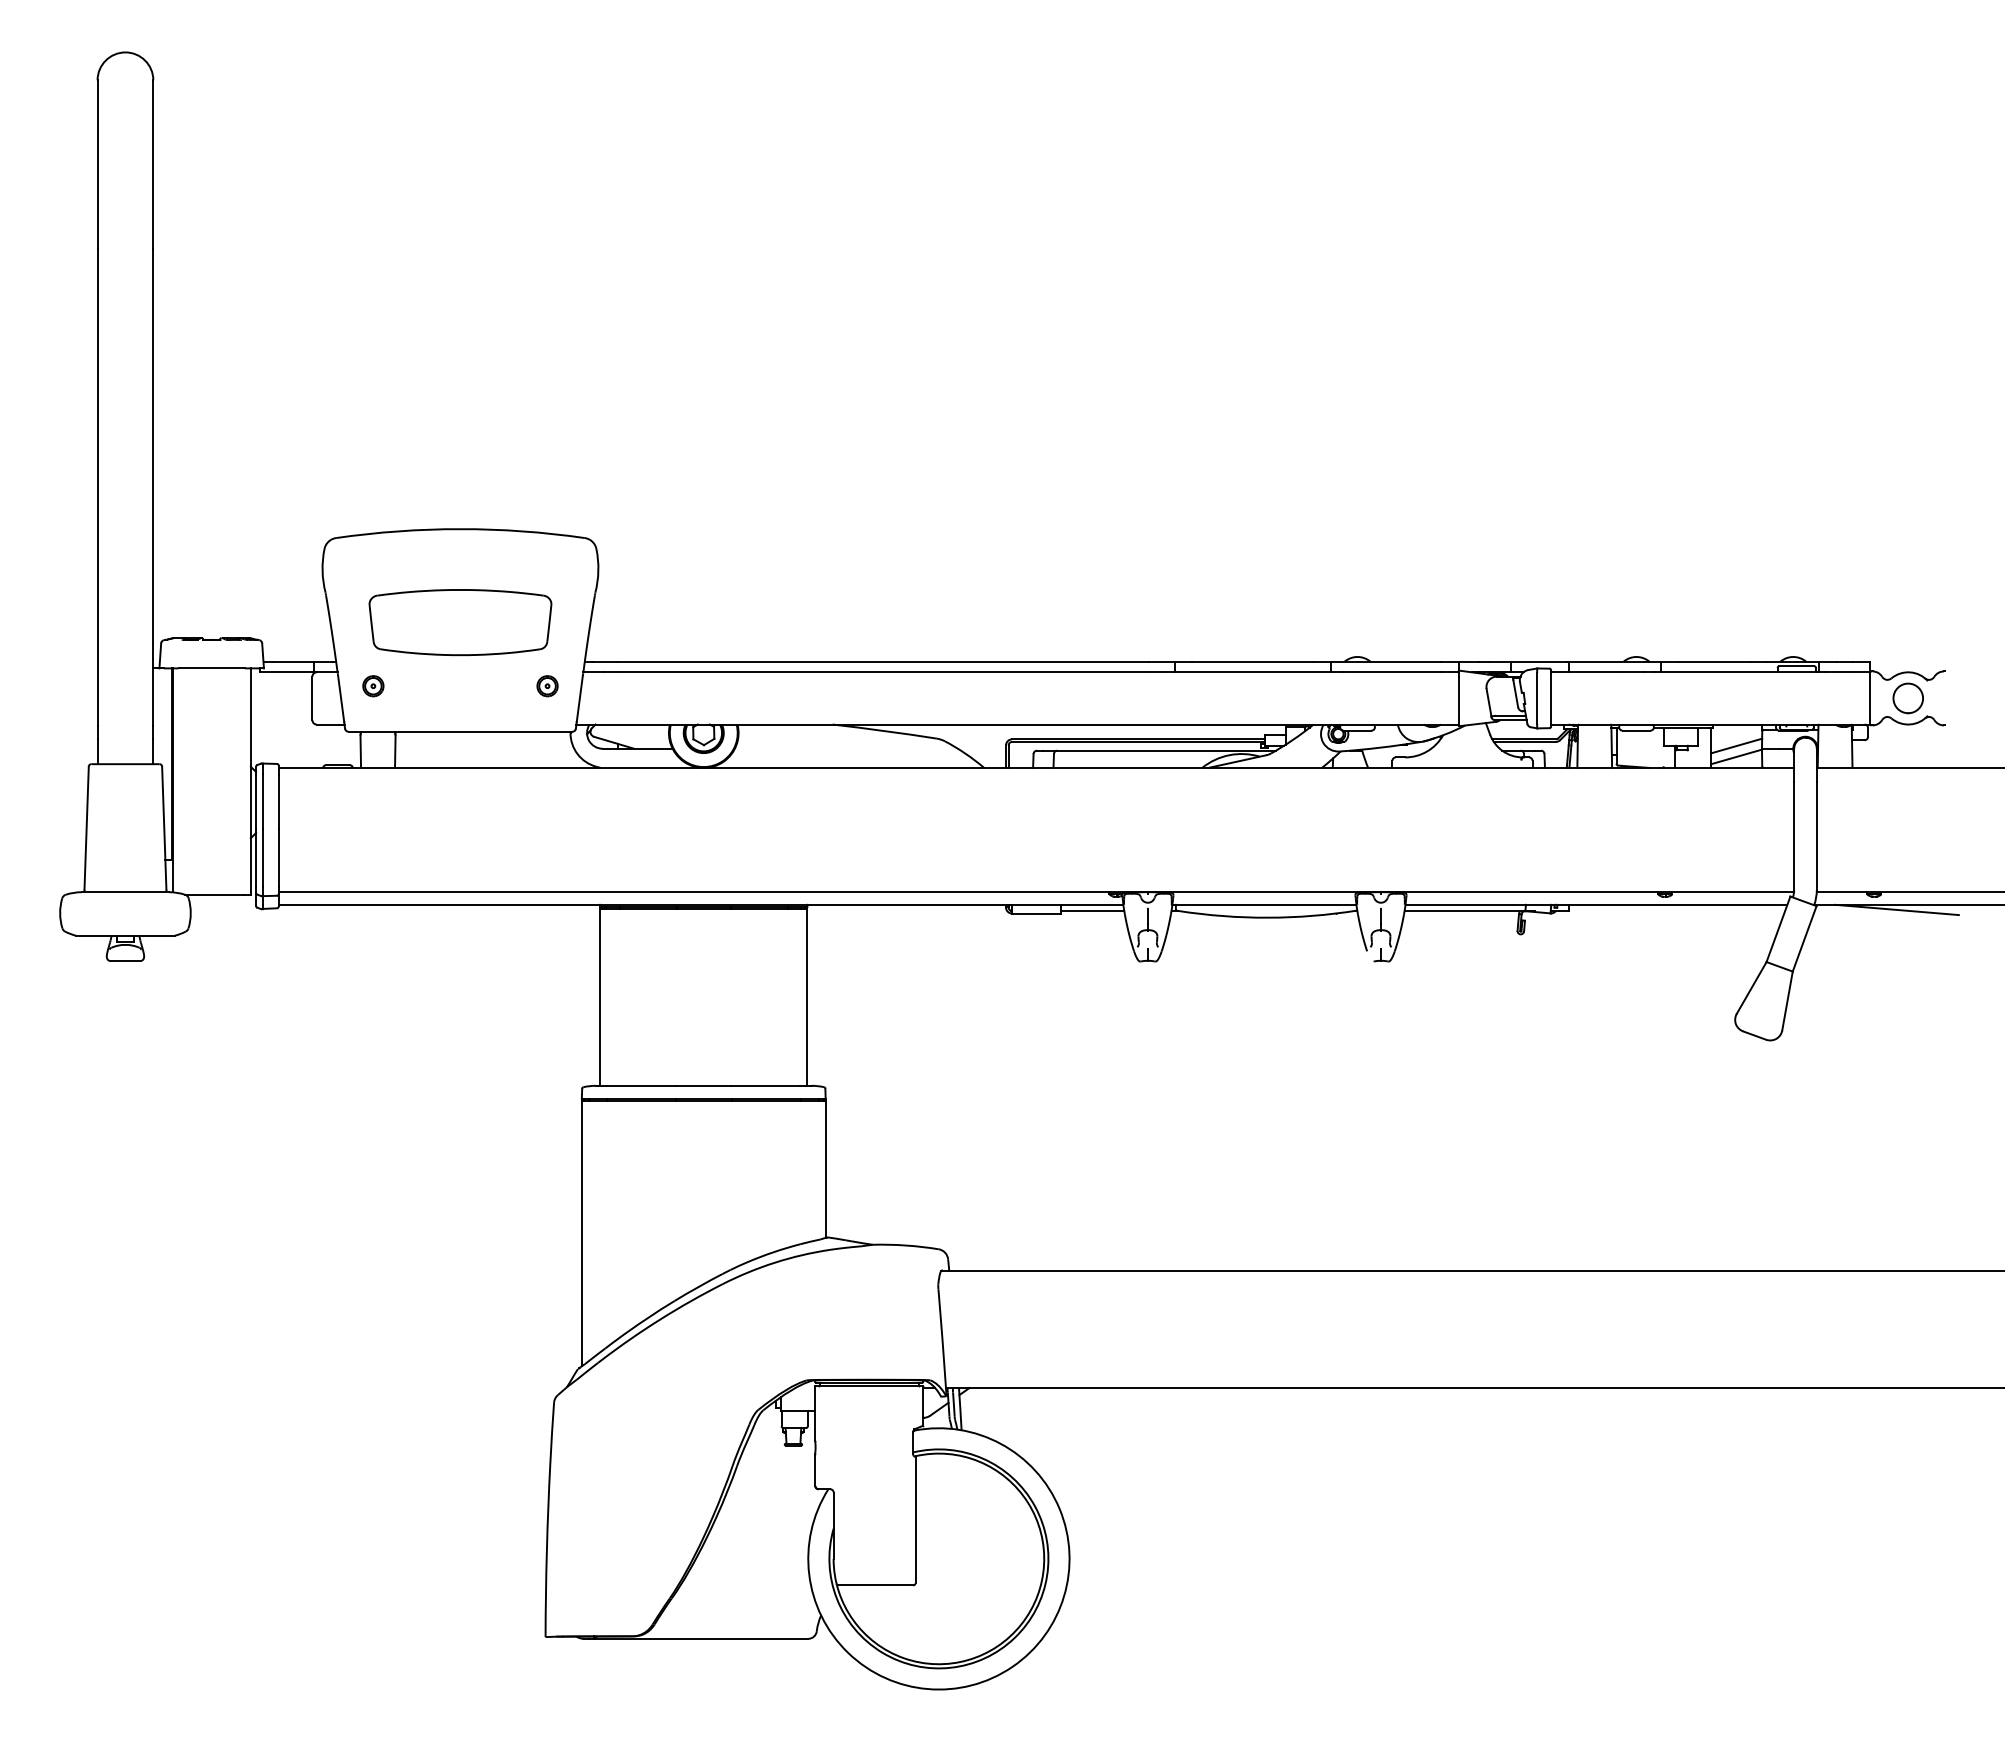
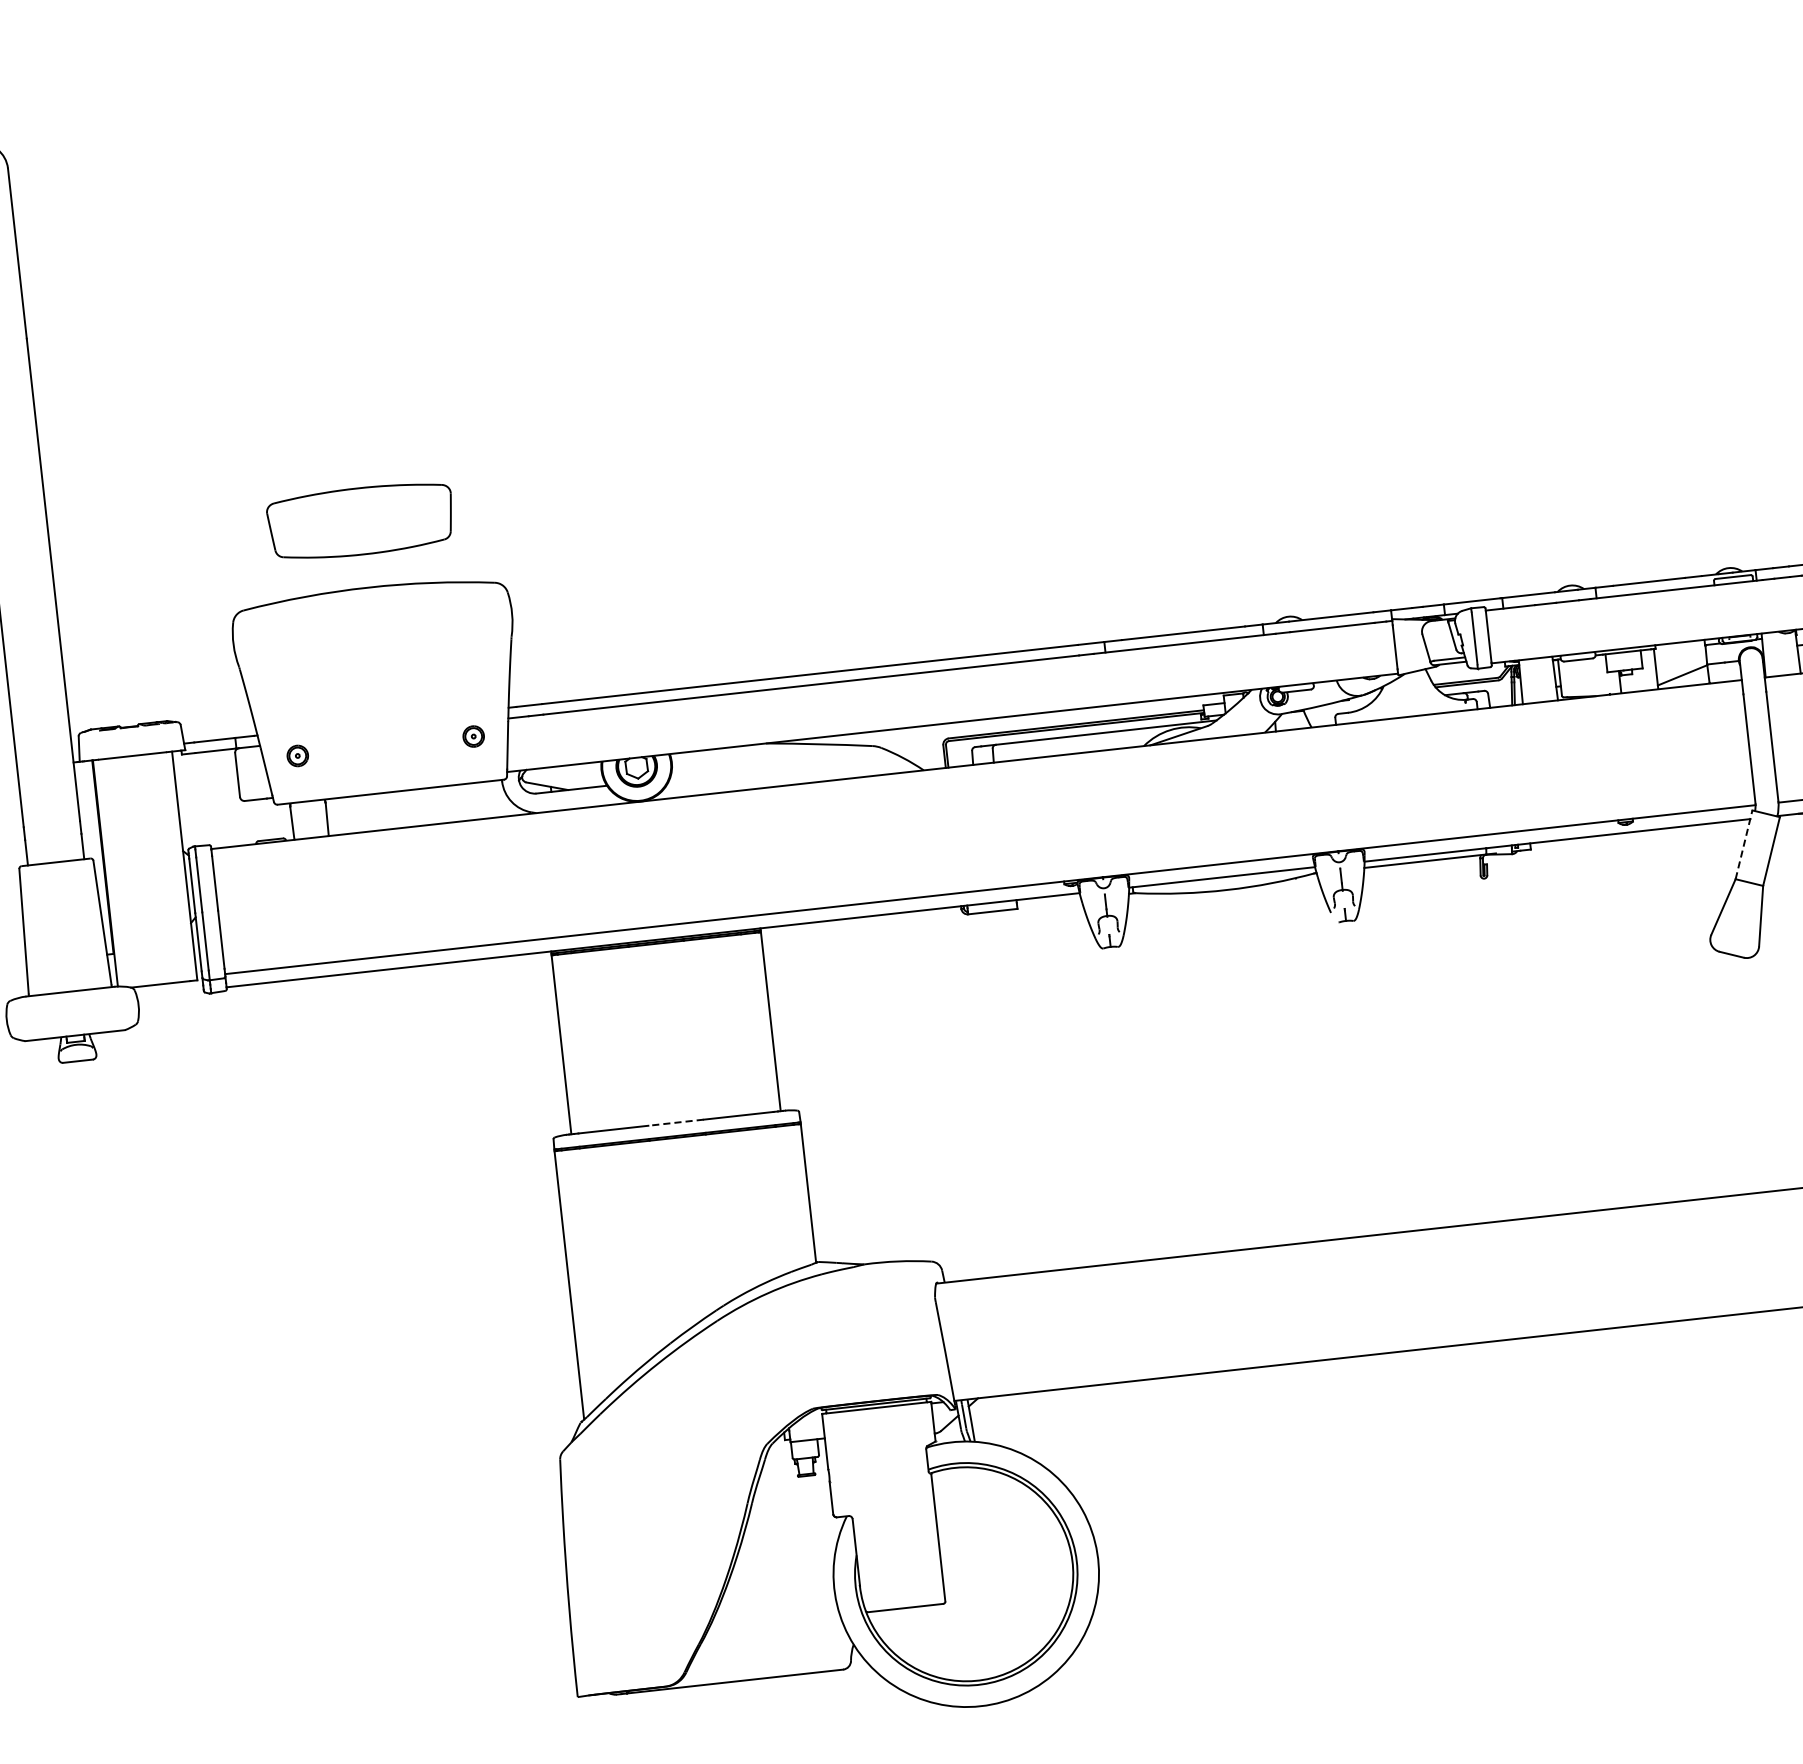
part: (460, 622) -> (360, 521), moved
line: (1736, 745) -> (1681, 663), removed
line: (1092, 910) -> (1049, 902), removed
line: (1778, 929) -> (1744, 845), solid -> dashed
line: (703, 1085) -> (675, 1122), solid -> dashed

